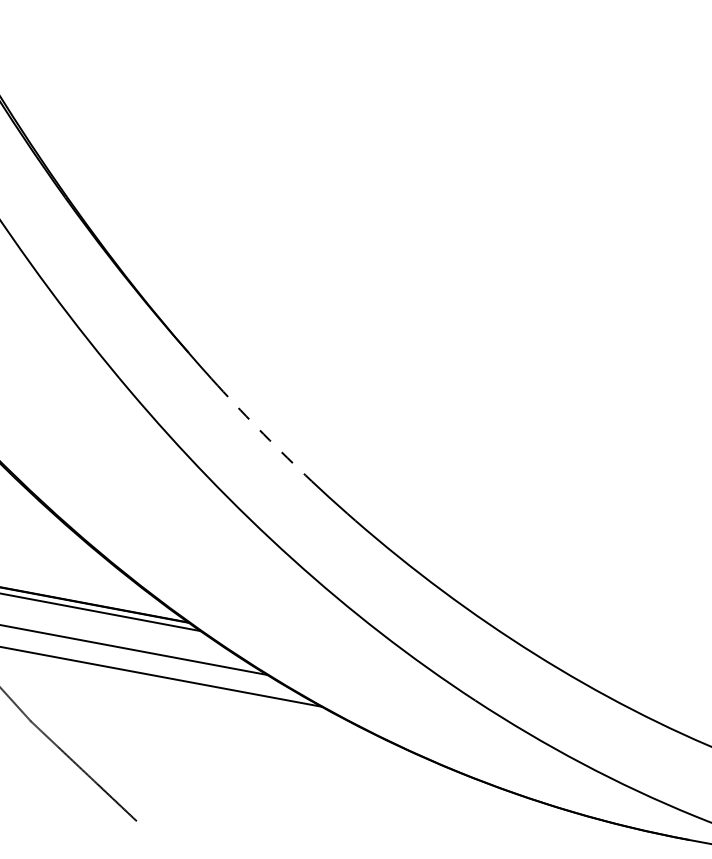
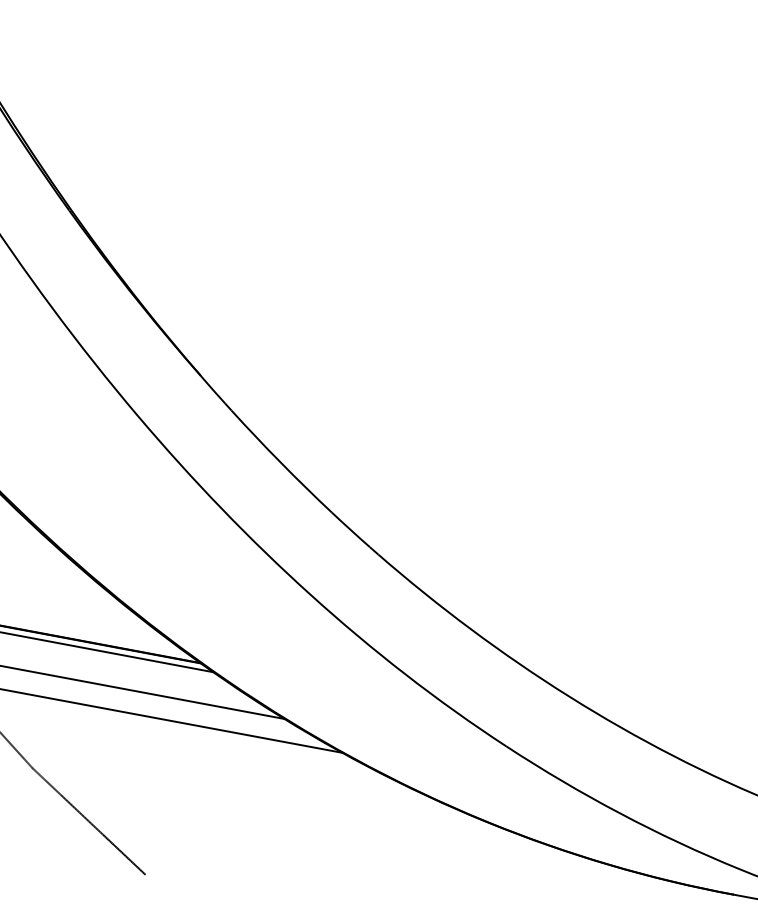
arc: (263, 434) -> (280, 462), dashed -> solid

